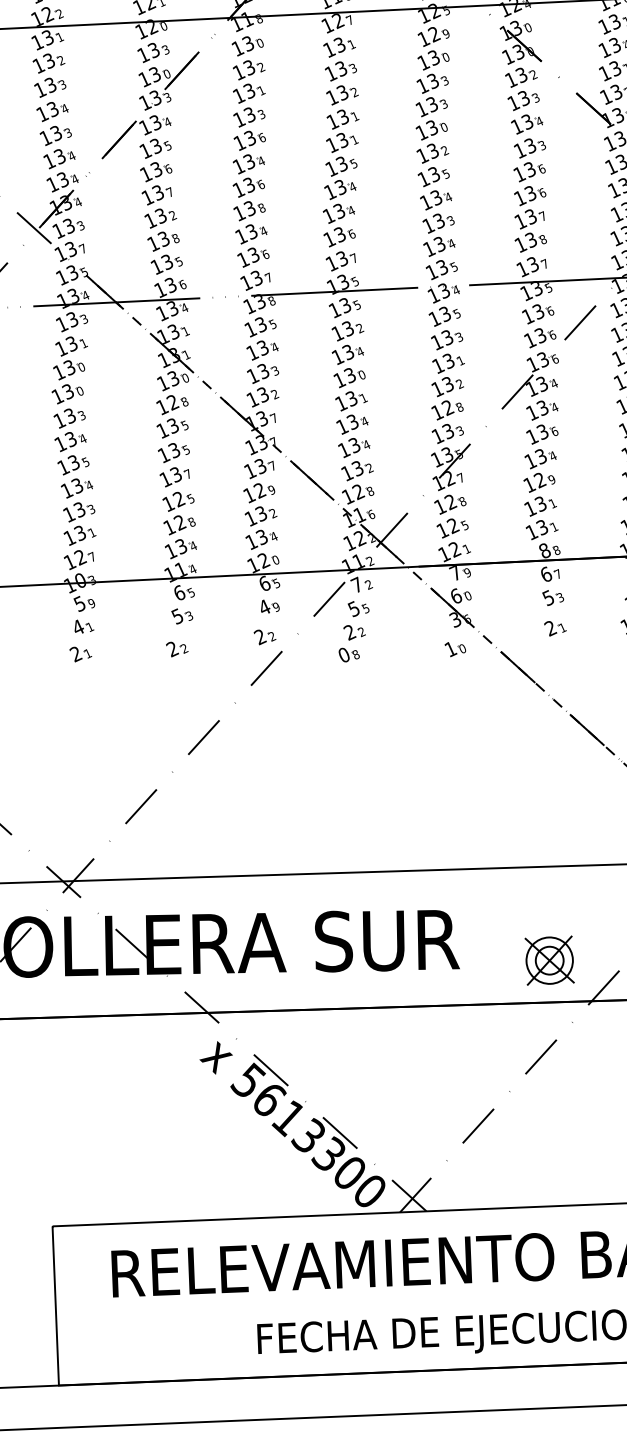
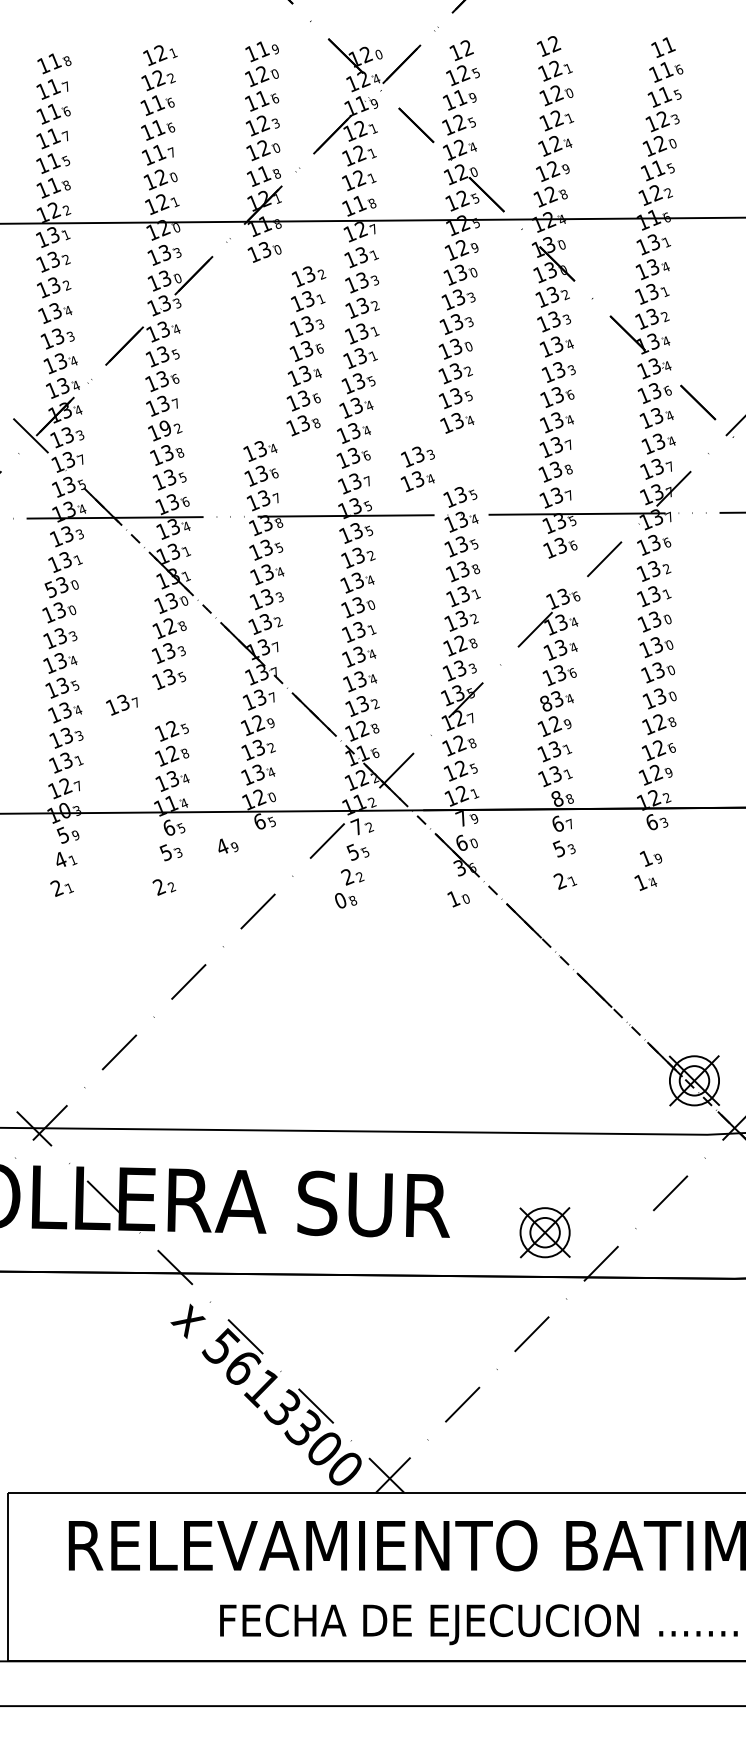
text: (63, 84) -> (67, 285), 3 -> 2
part: (249, 140) -> (306, 351), moved
text: (542, 193) -> (570, 420), 6 -> 4
text: (160, 216) -> (165, 428), 13 -> 19
part: (438, 235) -> (417, 469), moved
text: (459, 337) -> (476, 569), 3 -> 8
part: (540, 337) -> (561, 573), removed
text: (58, 372) -> (50, 589), 13 -> 53
text: (185, 424) -> (182, 649), 5 -> 3
text: (530, 461) -> (545, 703), 13 -> 83
part: (174, 476) -> (121, 704), moved
part: (270, 605) -> (228, 845), moved
part: (264, 637) -> (257, 878), removed

